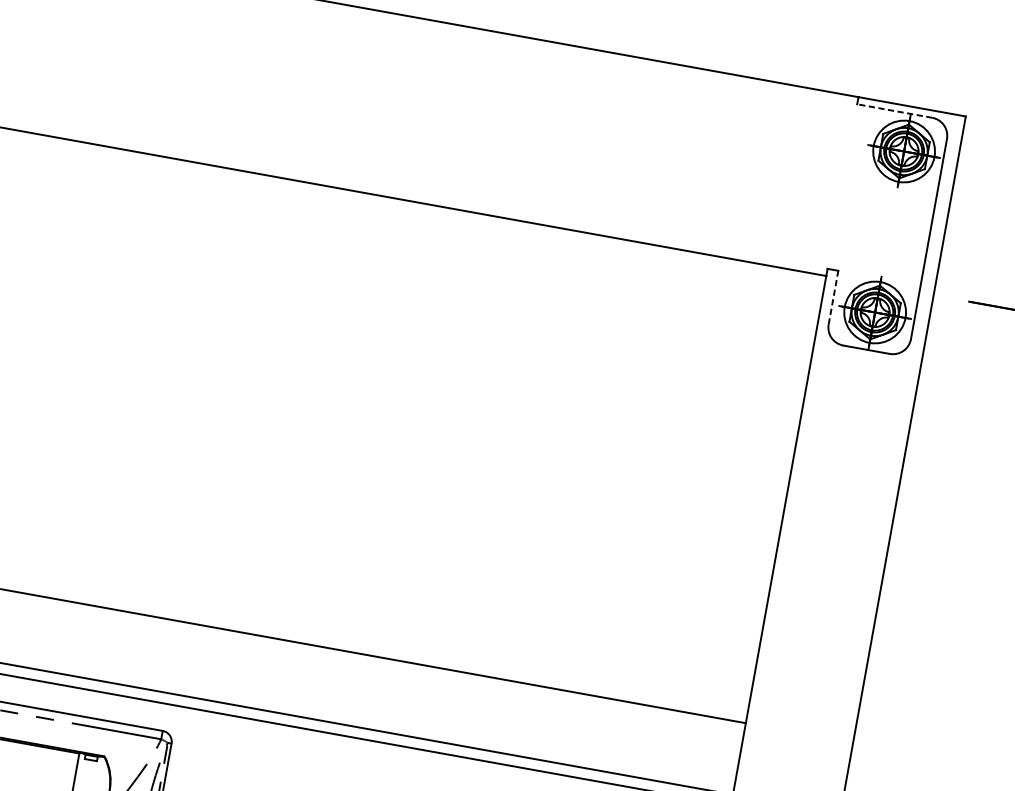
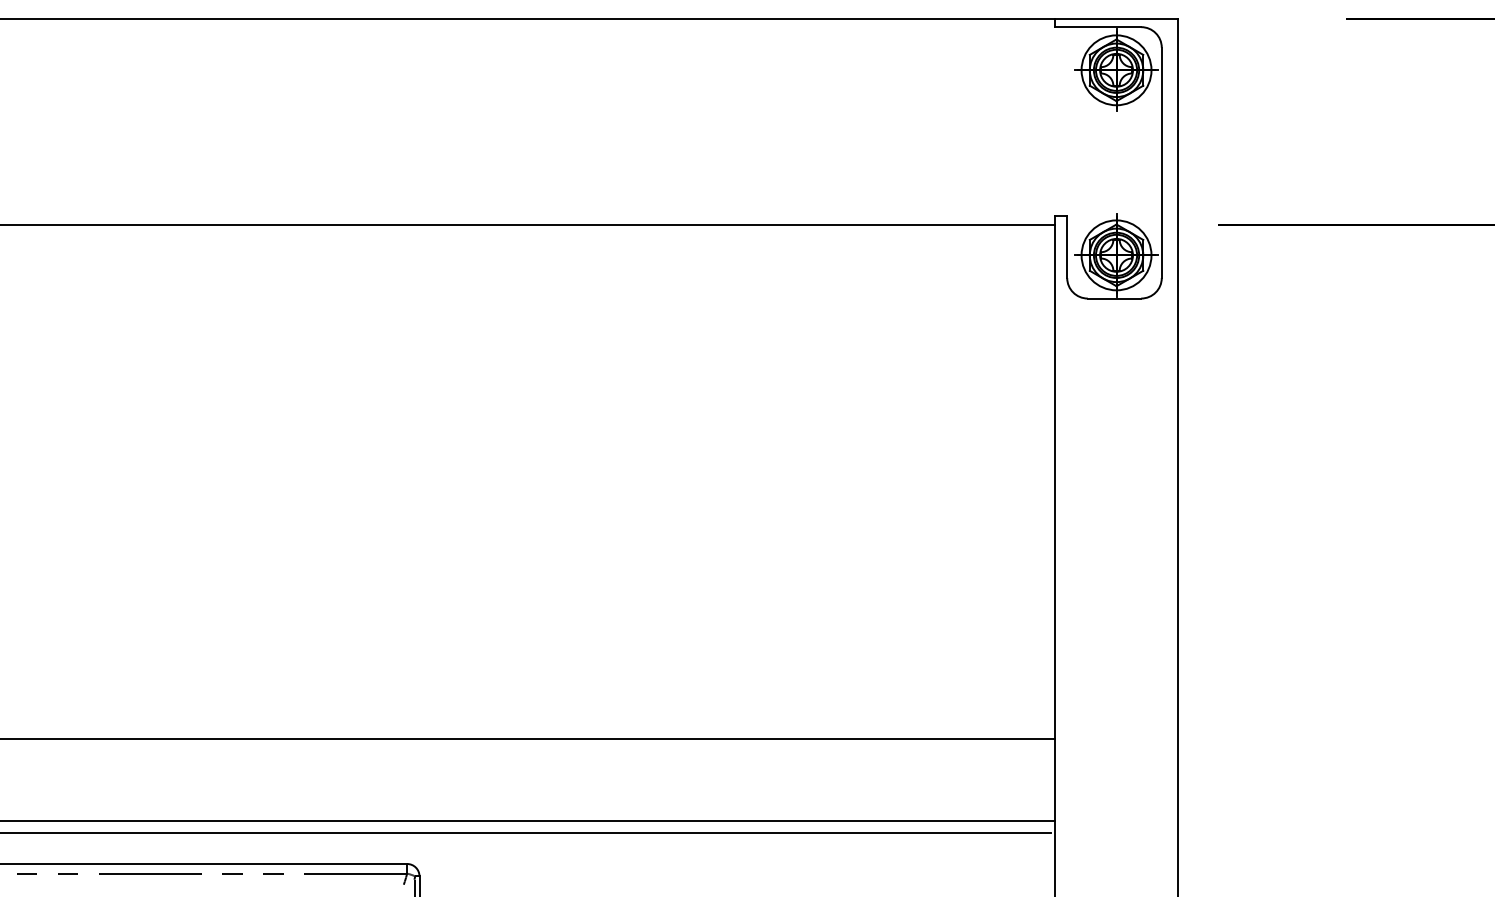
line: (894, 111) -> (1097, 27), dashed -> solid
line: (833, 297) -> (1067, 247), dashed -> solid

